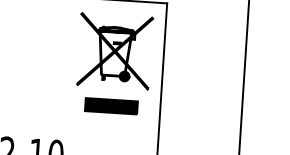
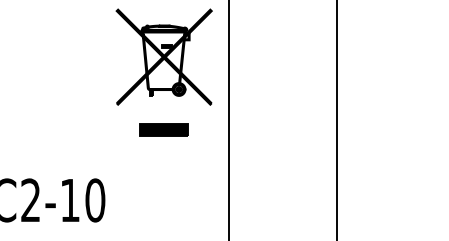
part: (111, 106) -> (164, 129), size x0.7

